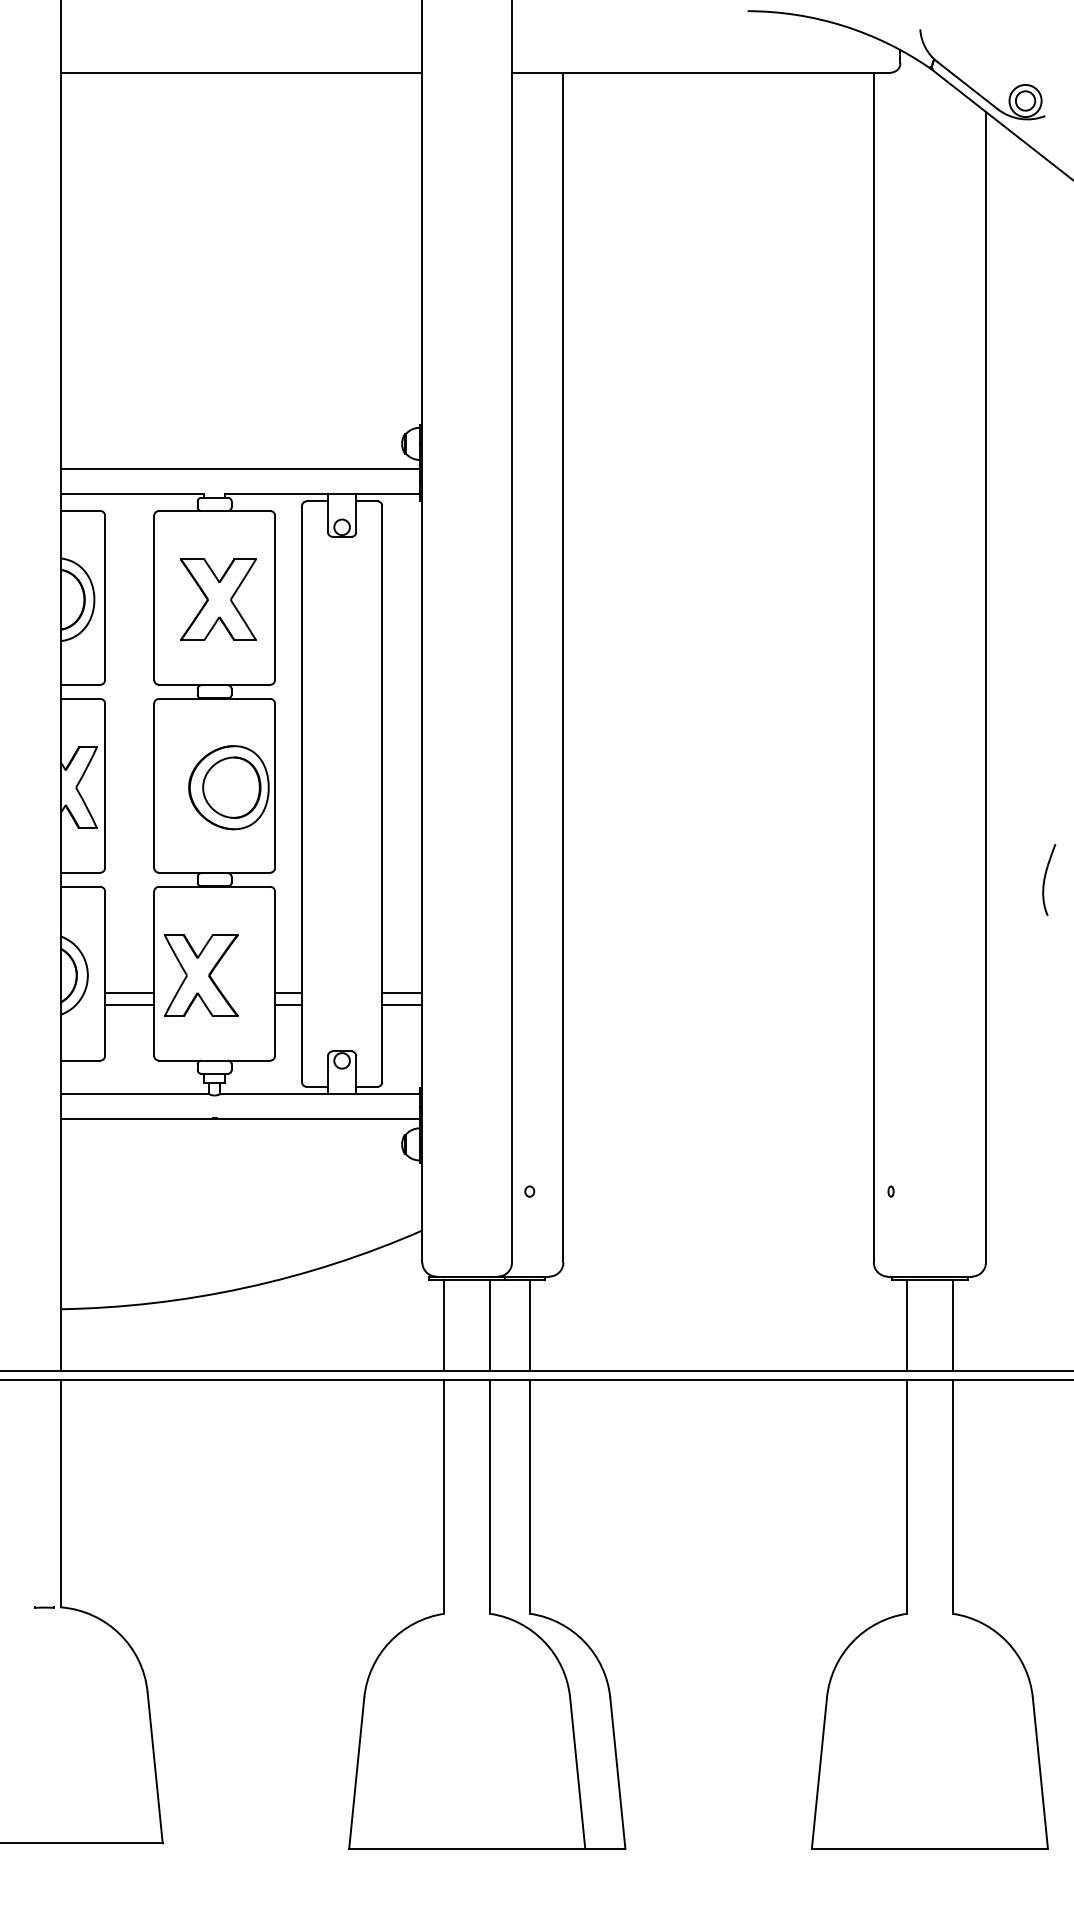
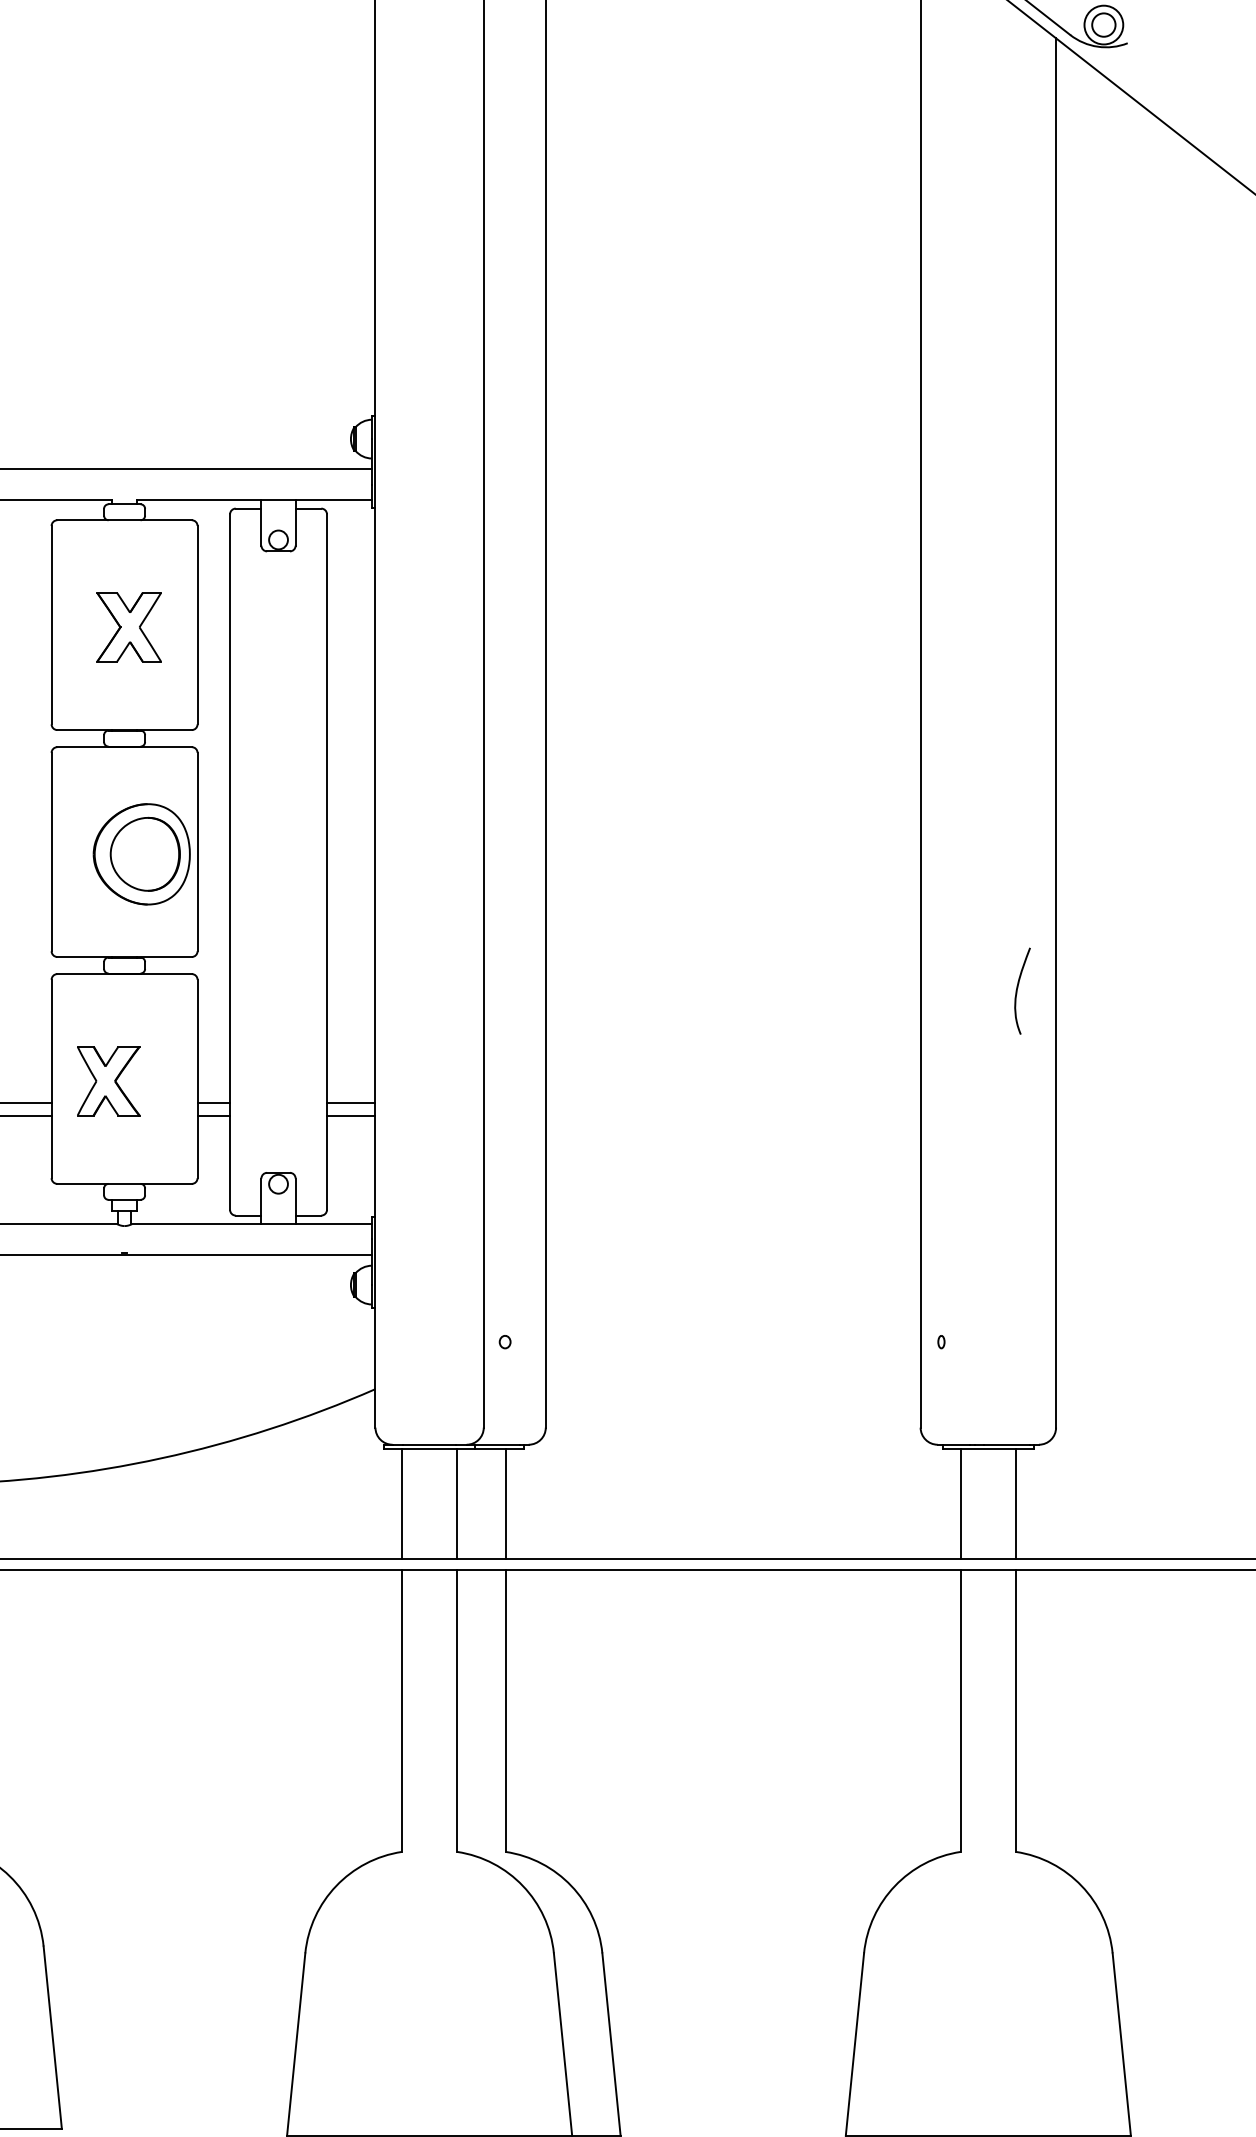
part: (218, 599) -> (129, 627), size x0.7
curve: (1045, 880) -> (1018, 991), moved
part: (201, 975) -> (108, 1081), size x0.7

